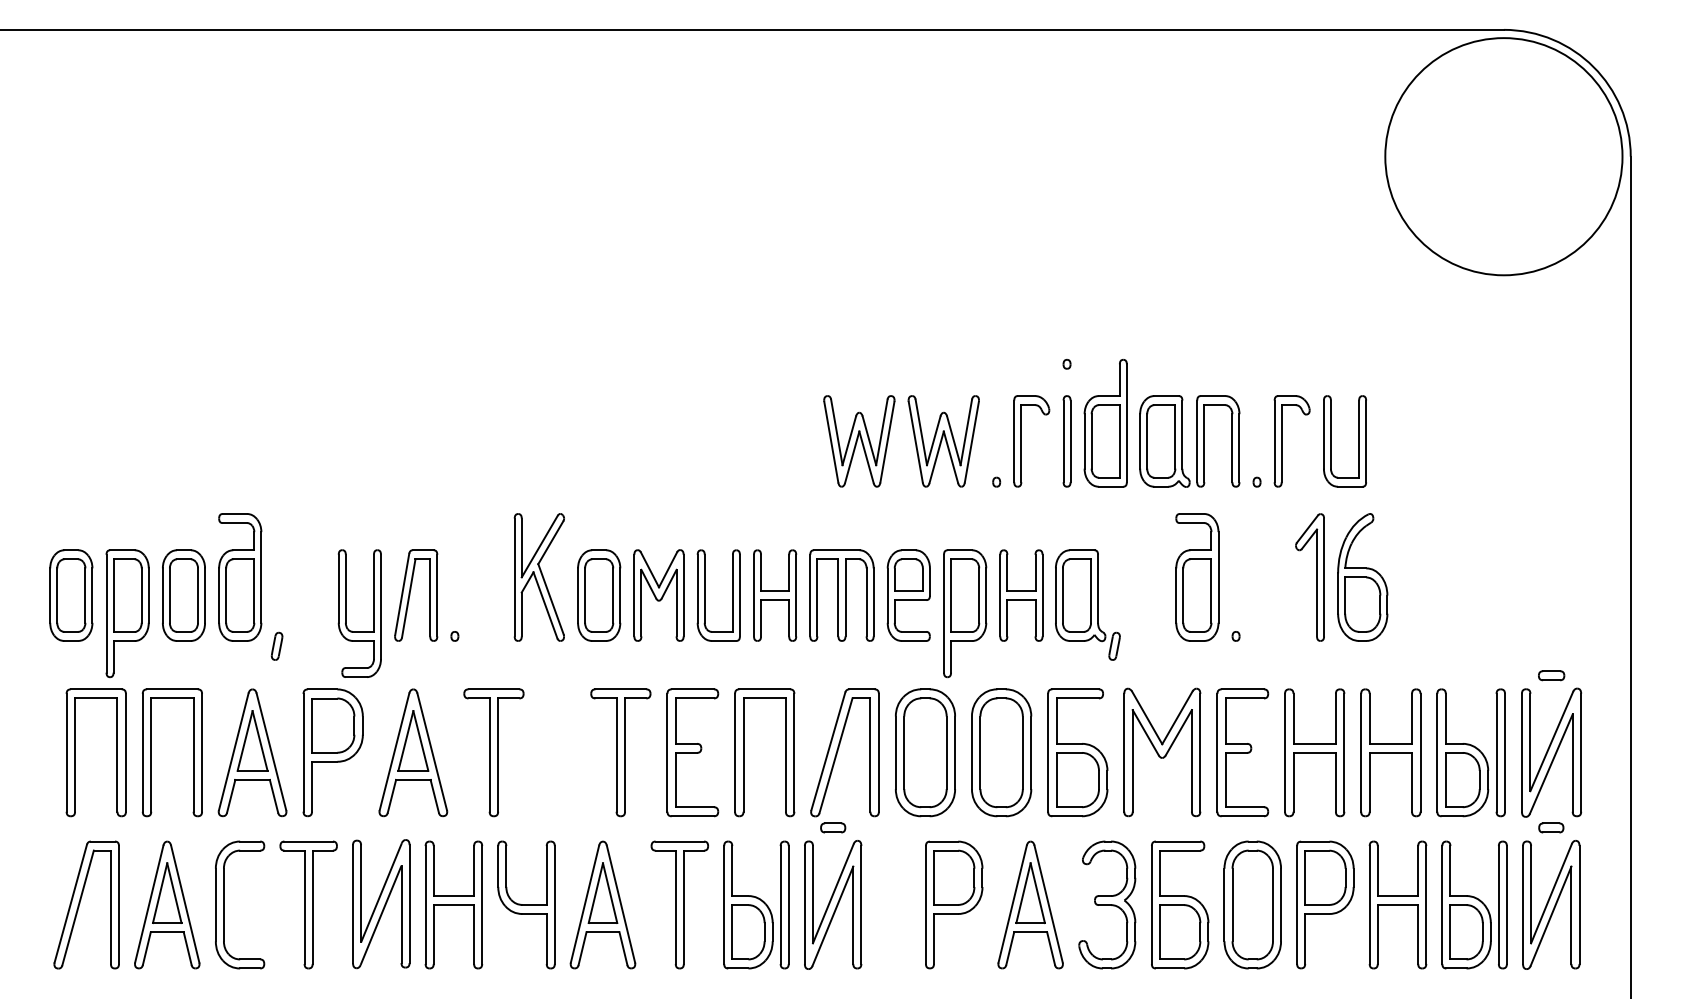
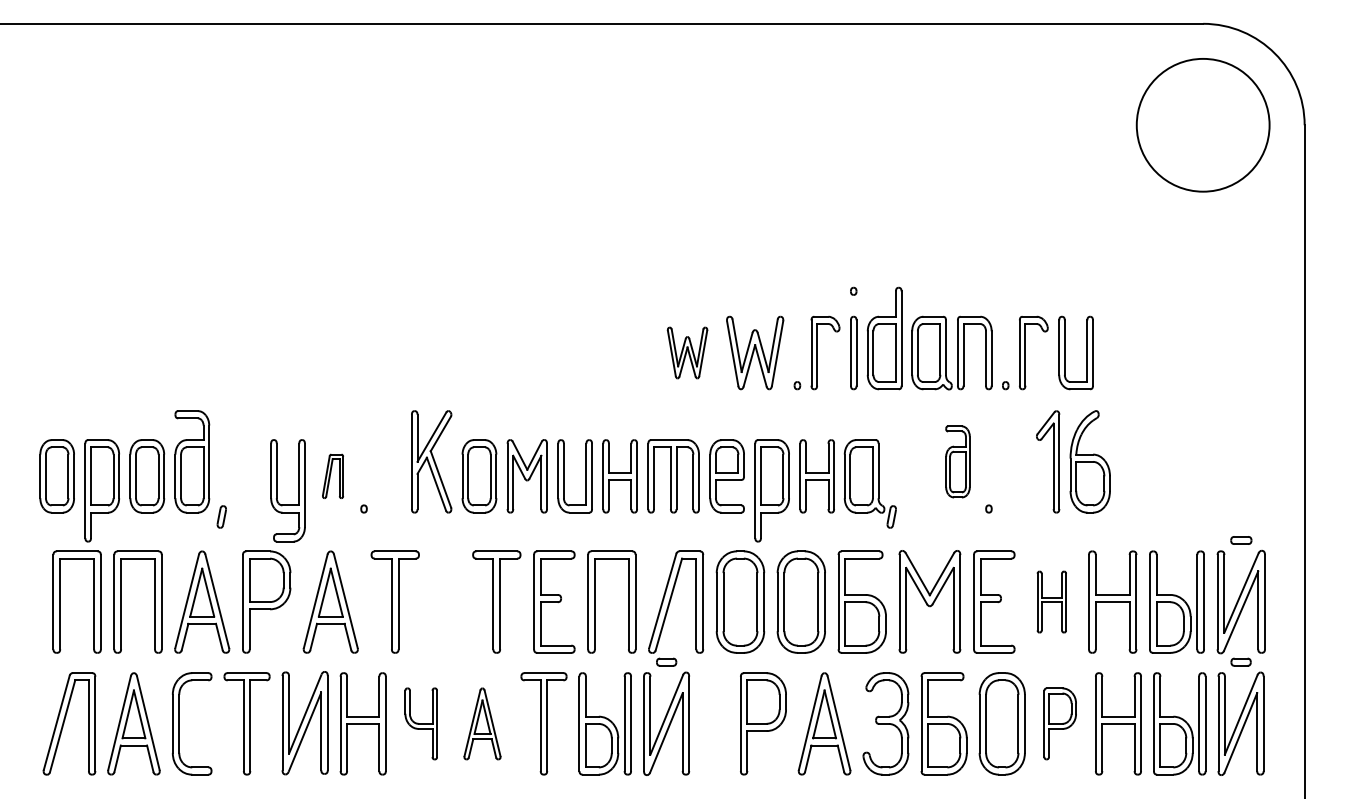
circle: (1504, 156) -> (1203, 125), size x0.7
part: (859, 440) -> (687, 352), size x0.7
part: (1196, 577) -> (957, 461), size x0.7
part: (415, 595) -> (332, 476), size x0.6
part: (1314, 752) -> (1051, 601), size x0.6
part: (525, 904) -> (420, 723), size x0.7
part: (602, 904) -> (482, 723), size x0.7
part: (1324, 904) -> (1059, 723), size x0.7

